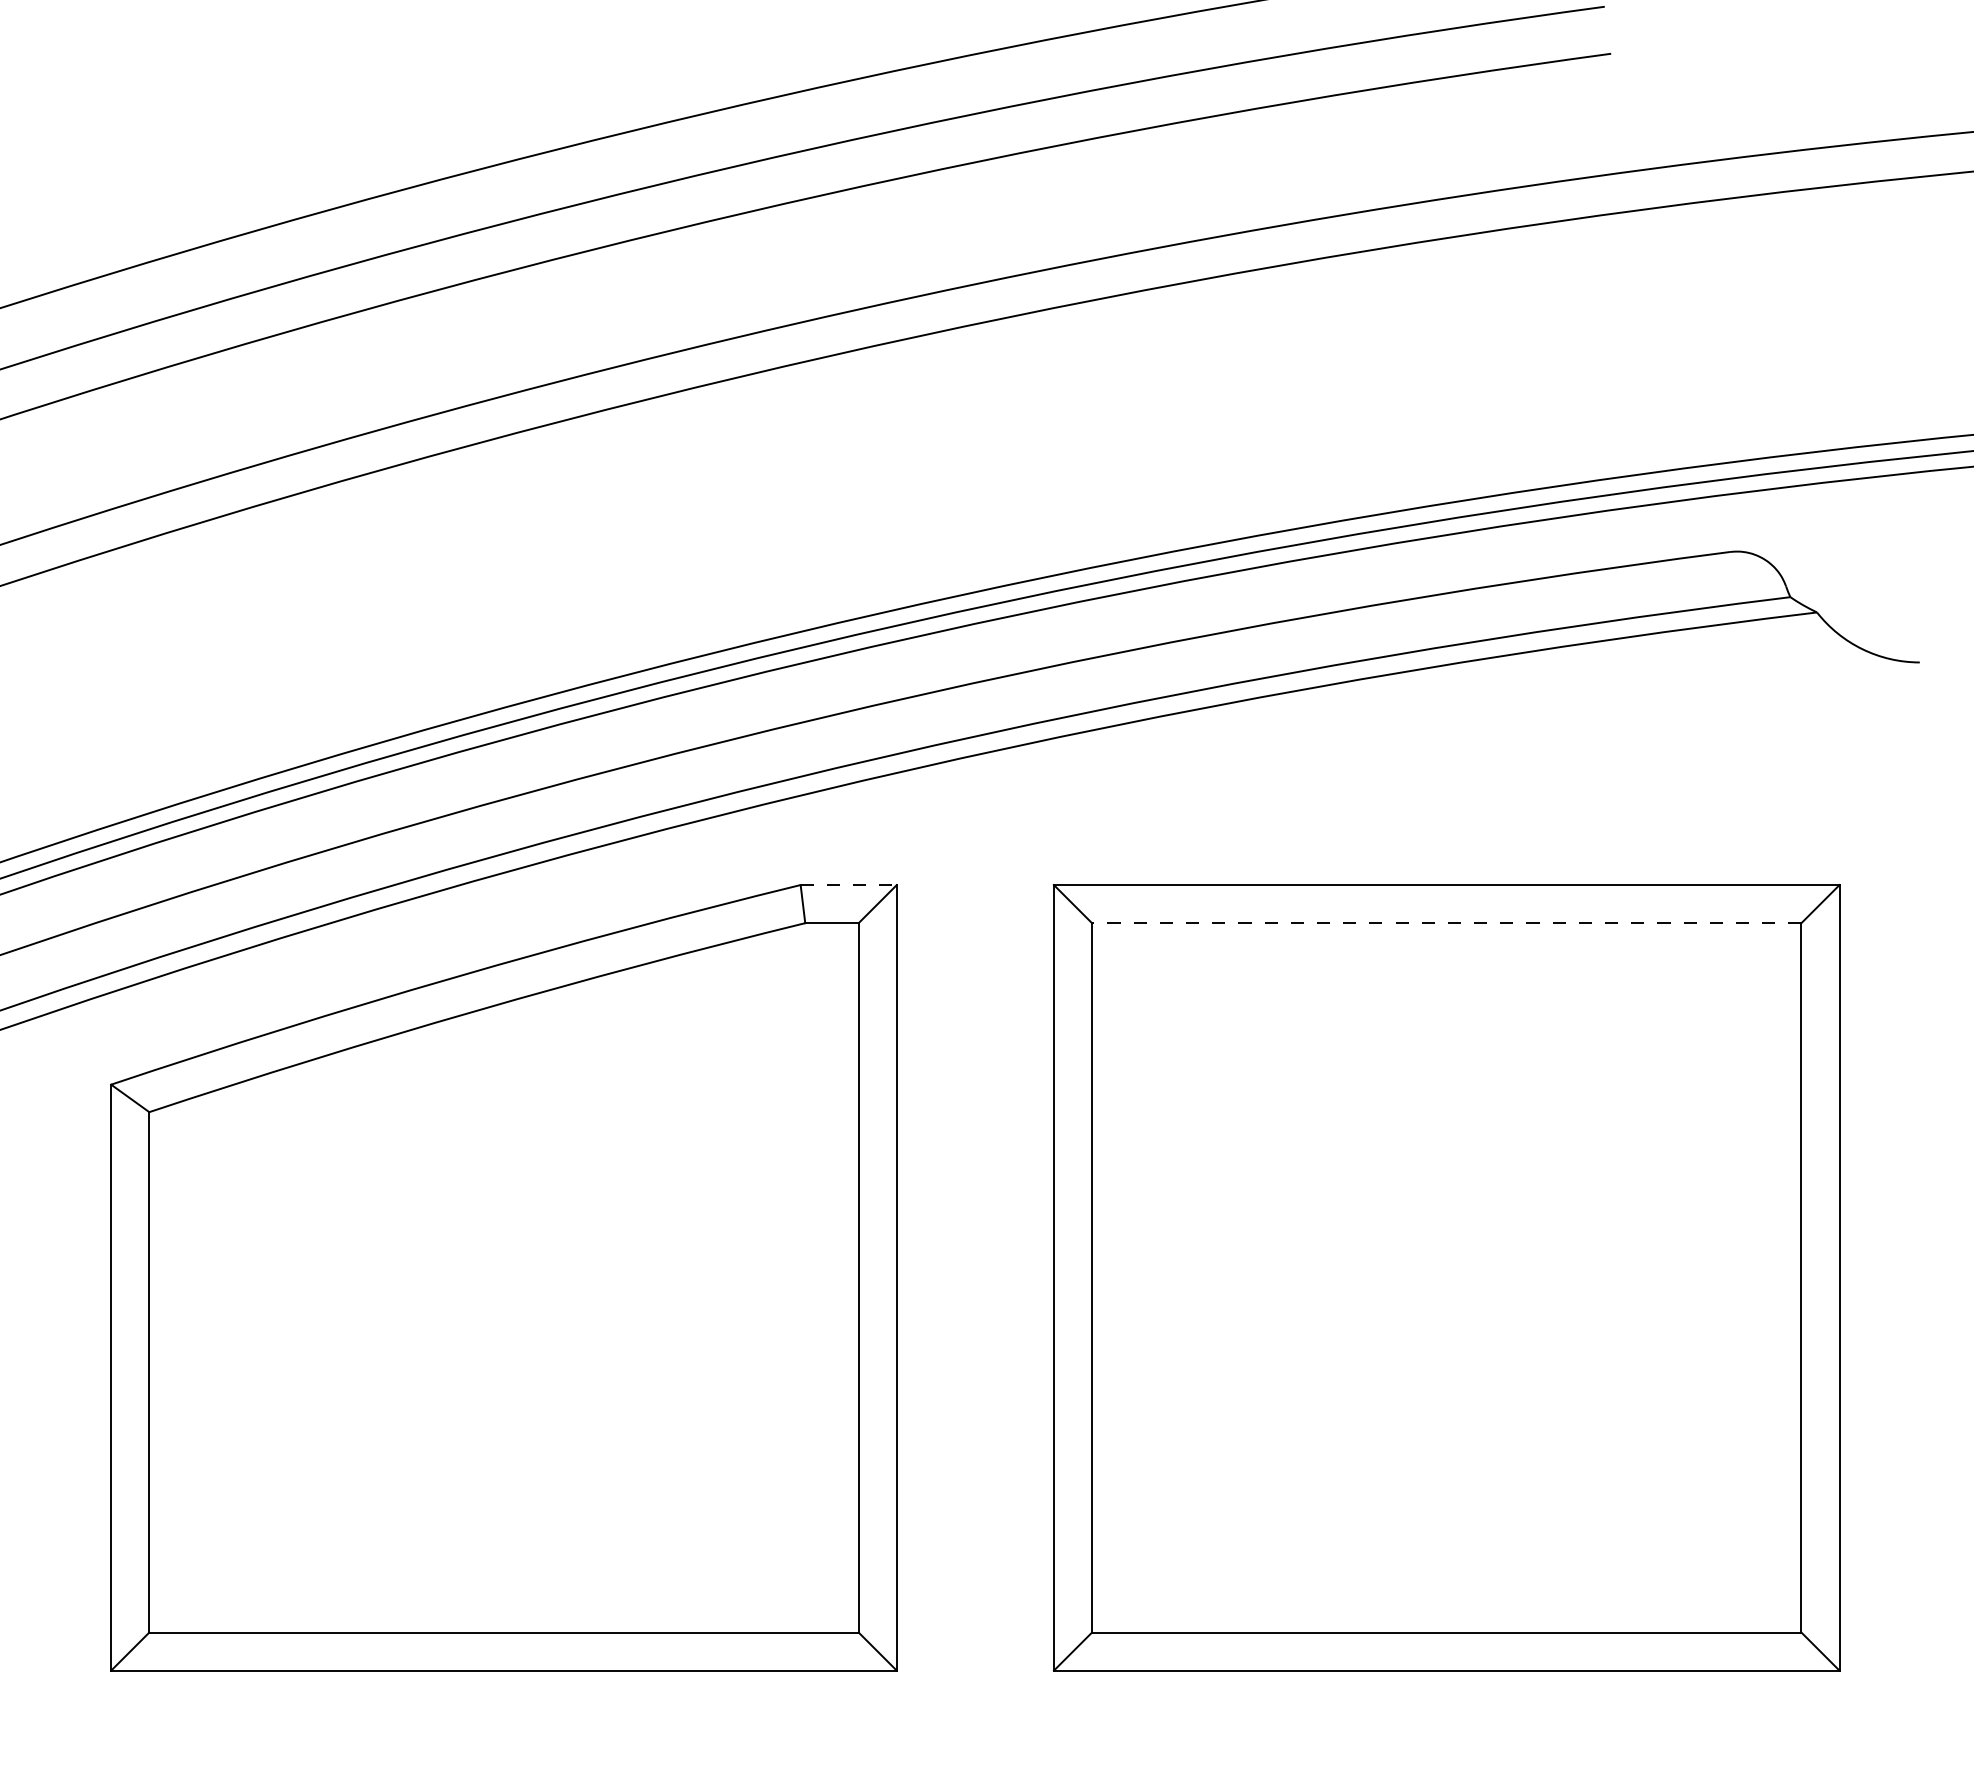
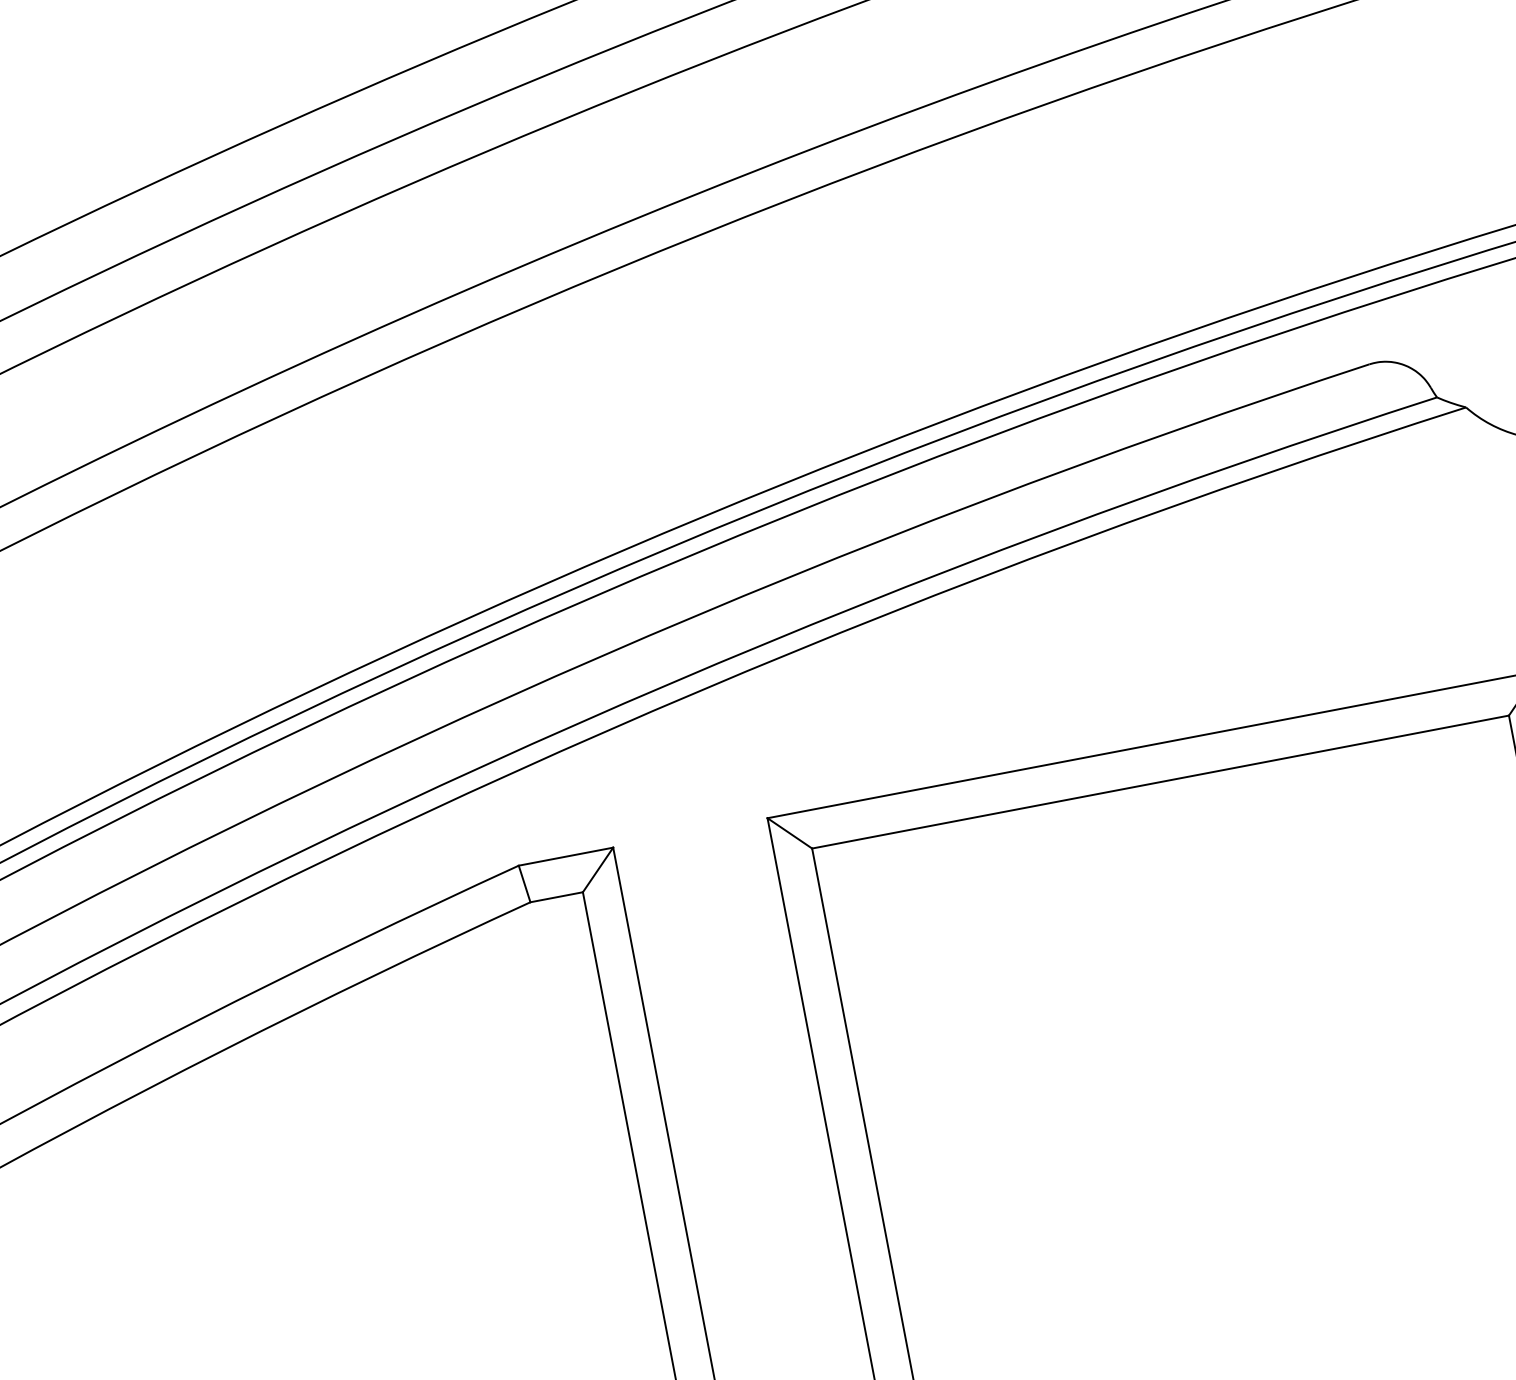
line: (849, 885) -> (566, 856), dashed -> solid
line: (1446, 923) -> (1160, 782), dashed -> solid

